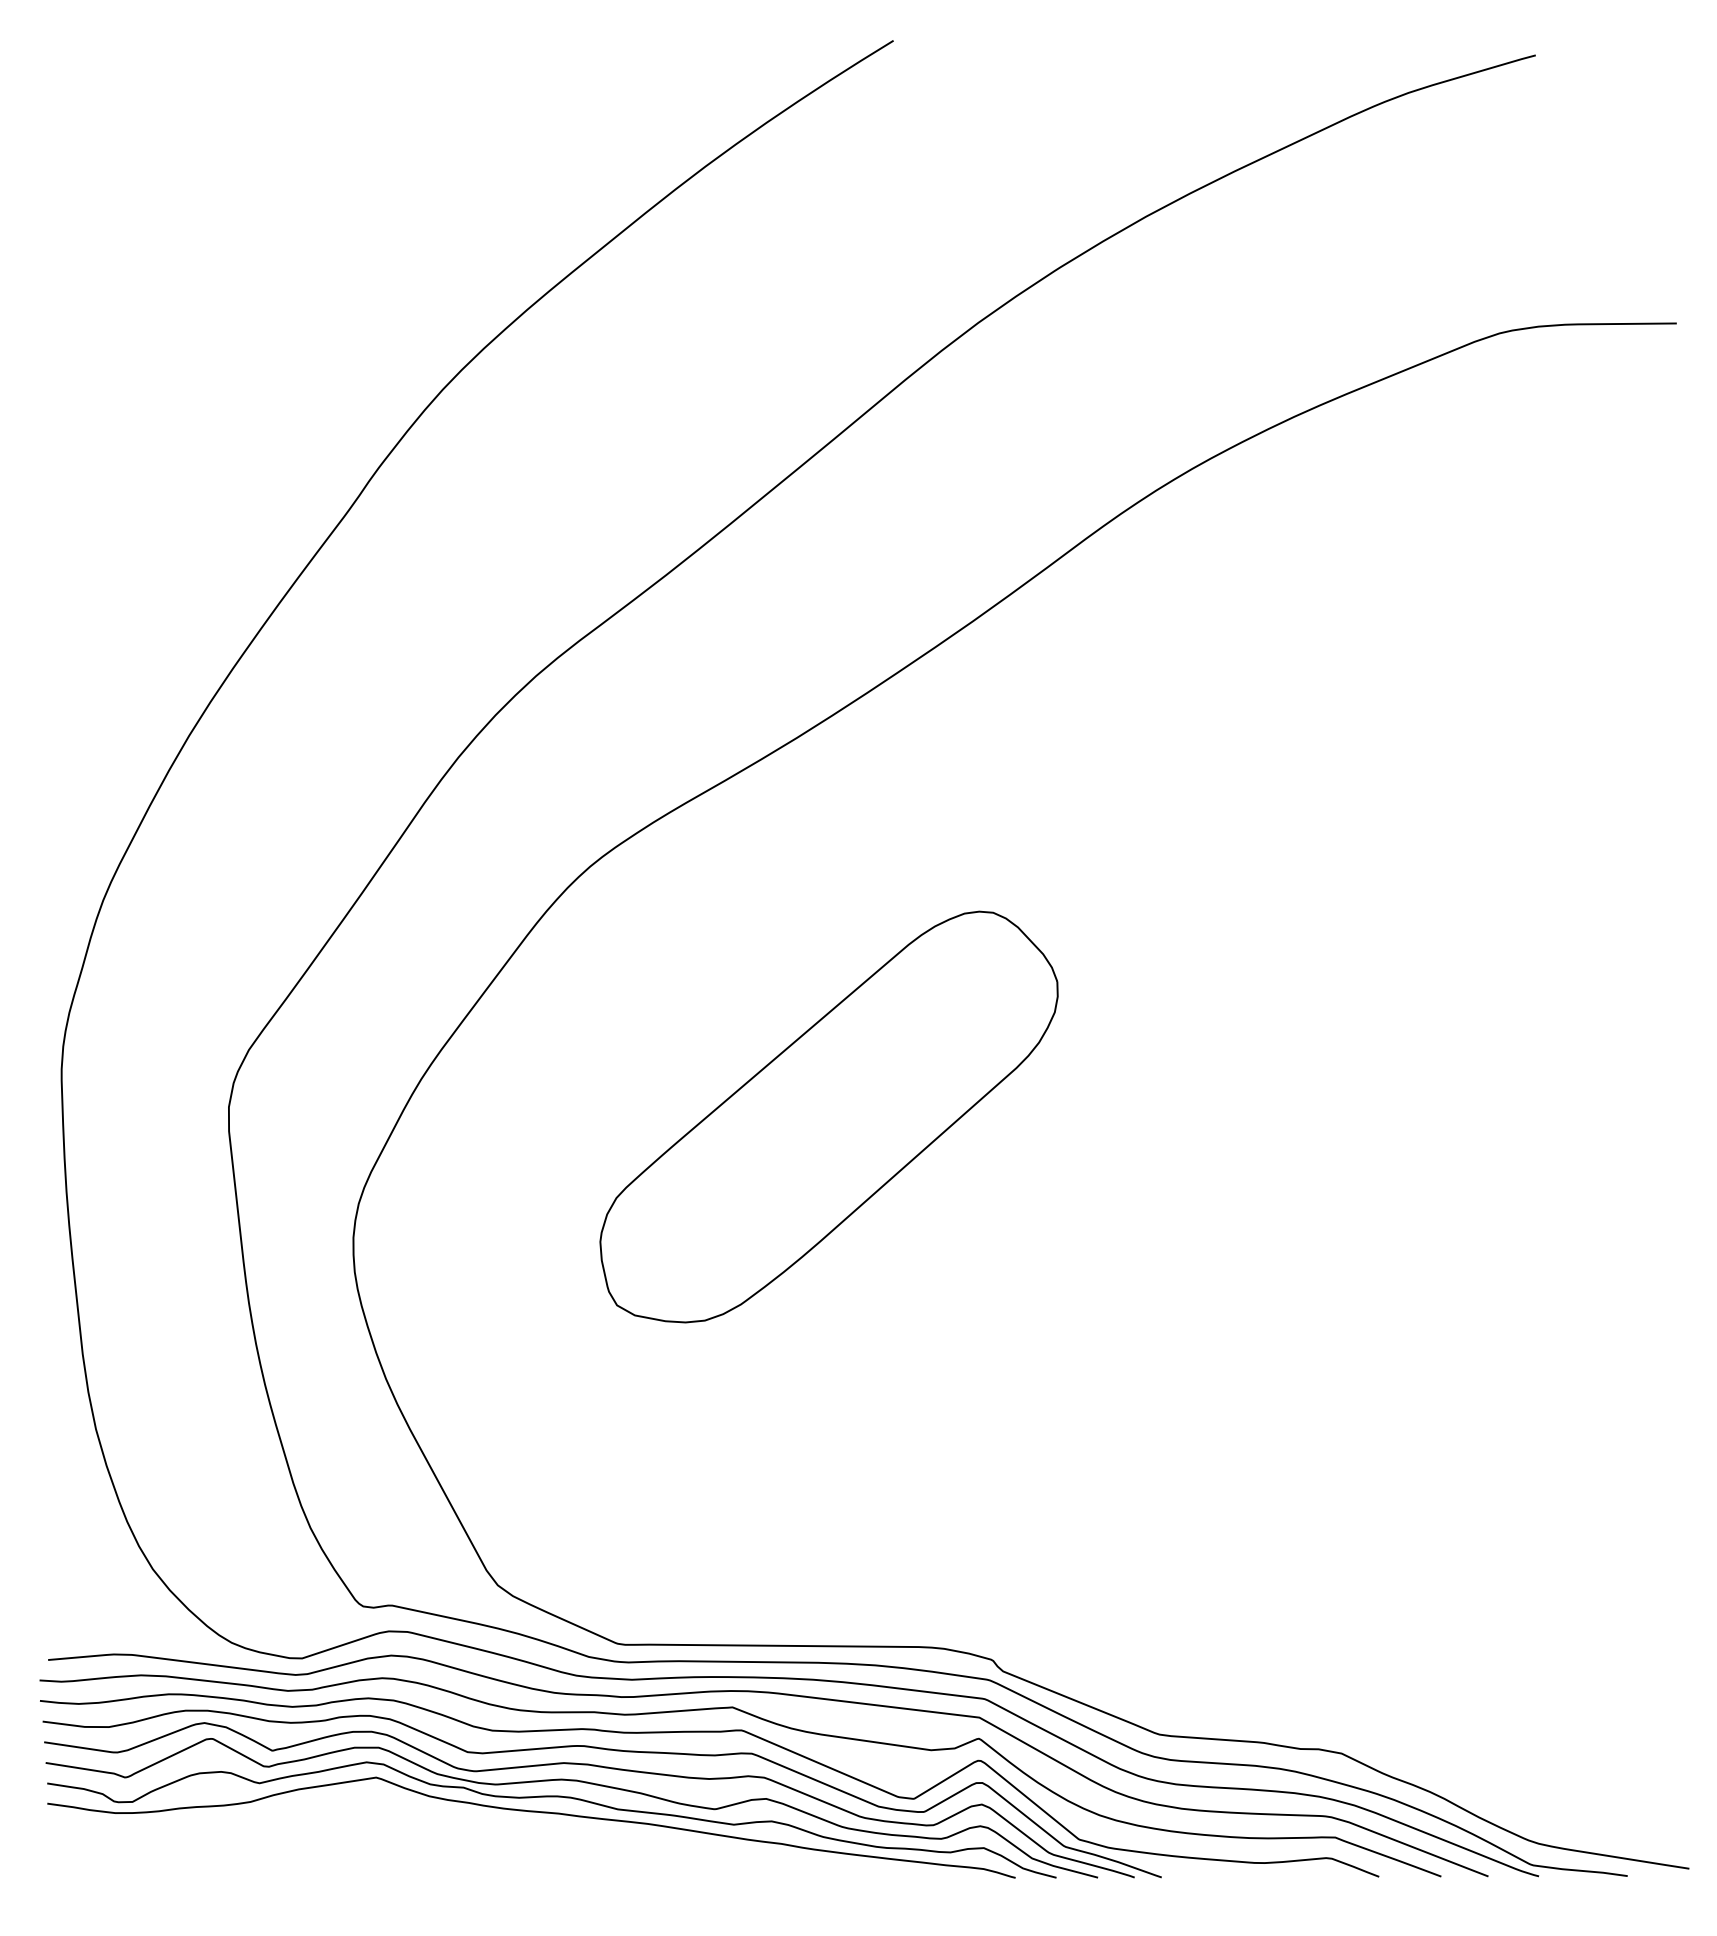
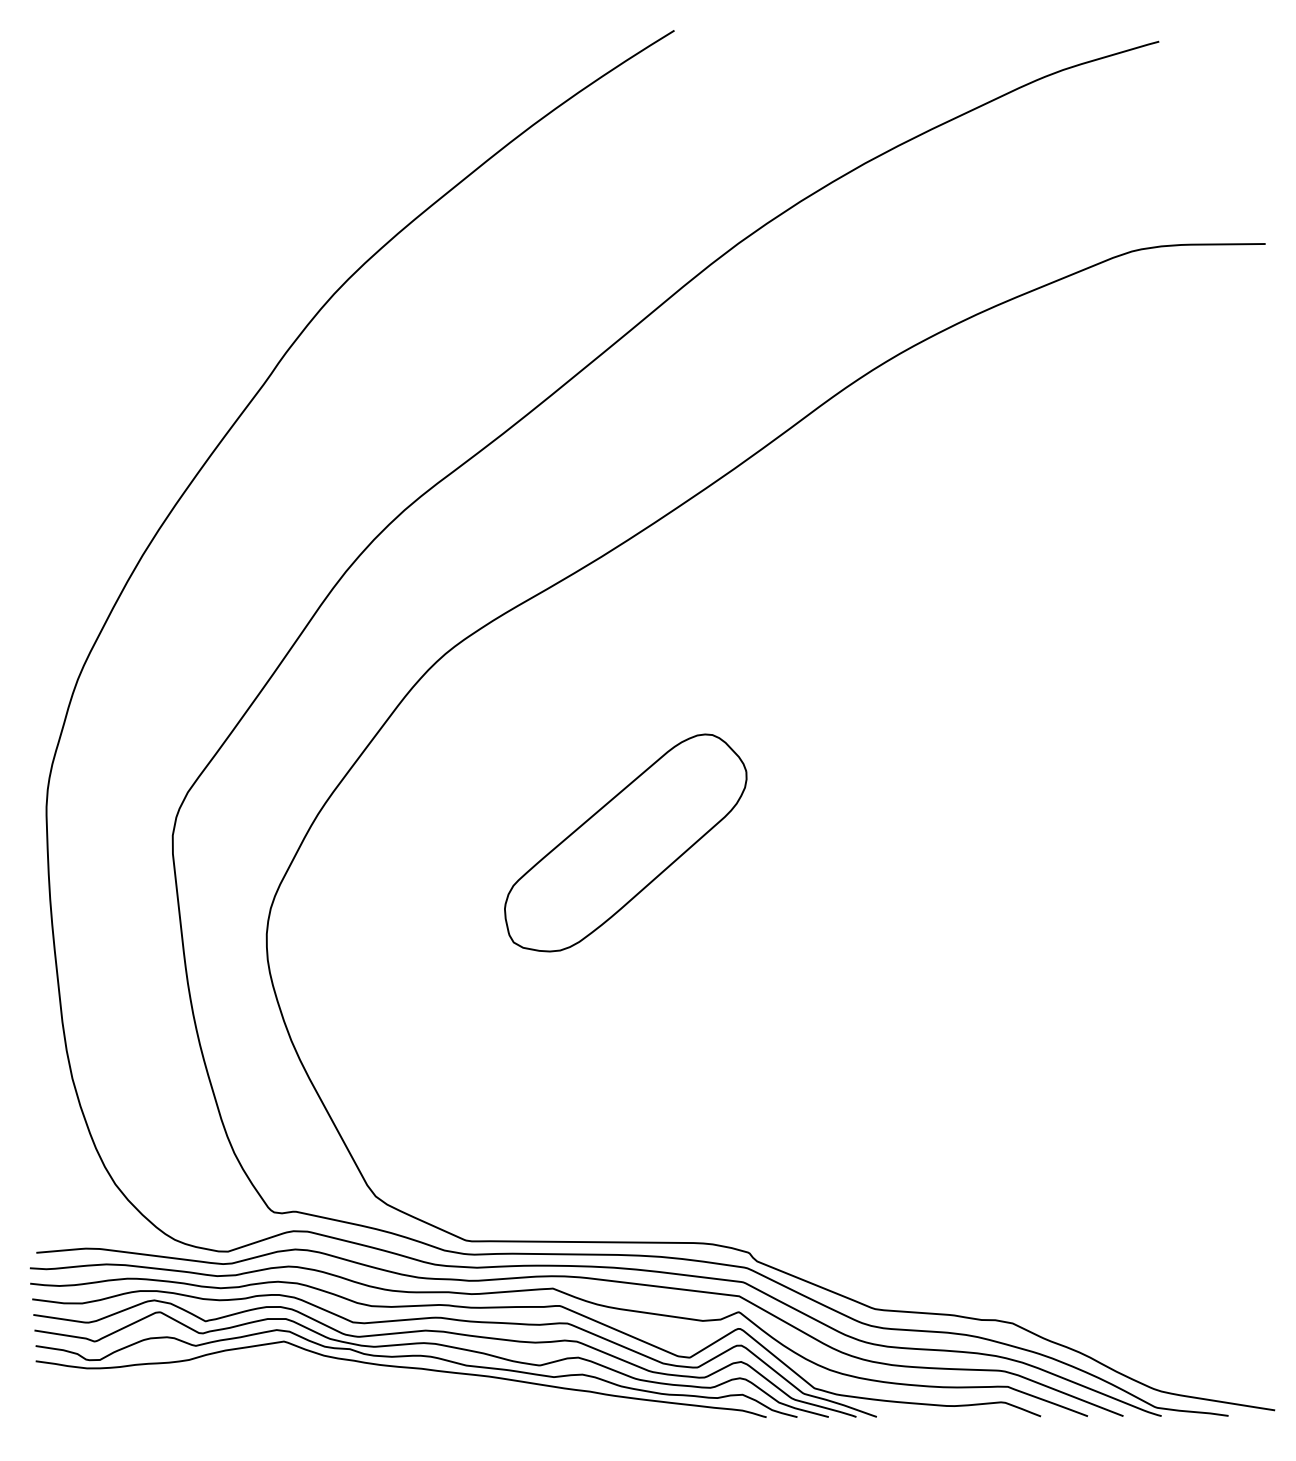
part: (828, 1116) -> (625, 842), size x0.7

